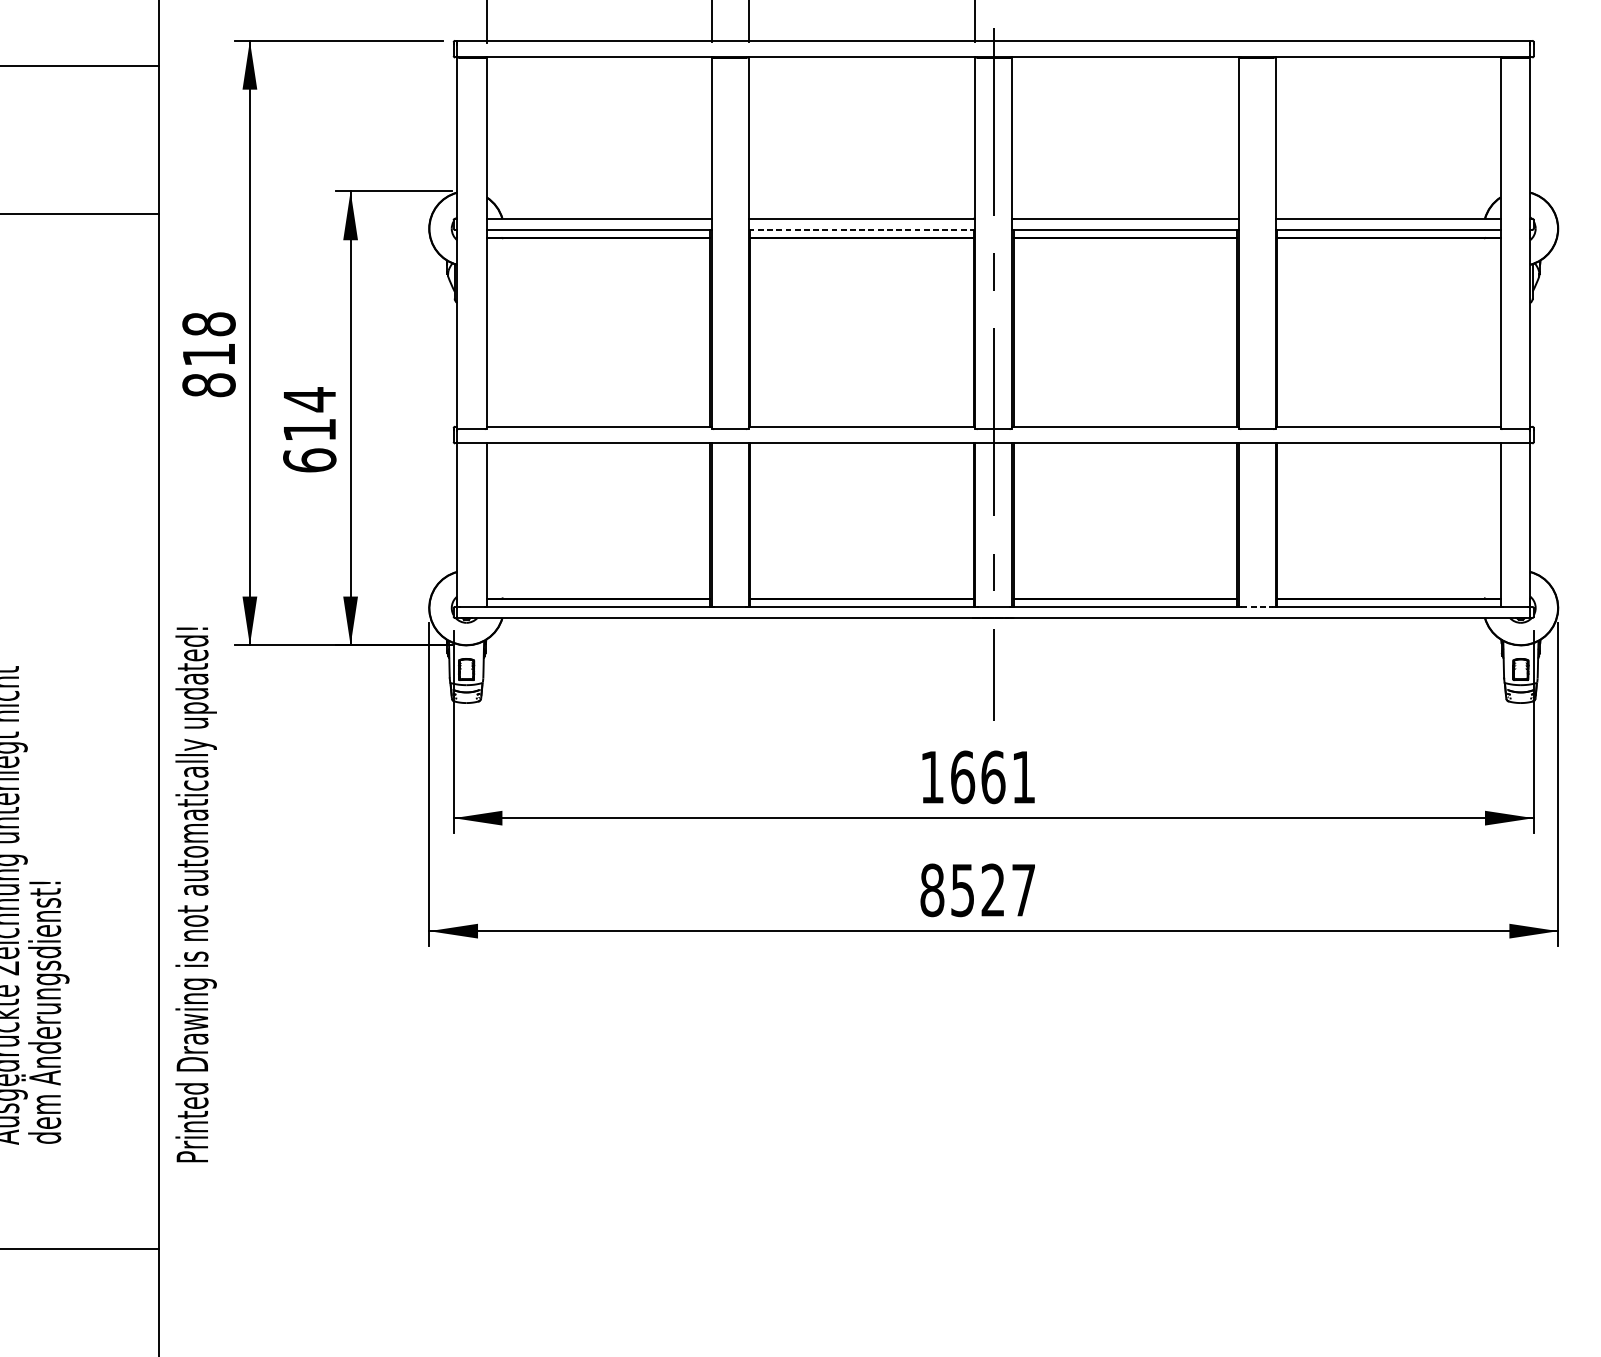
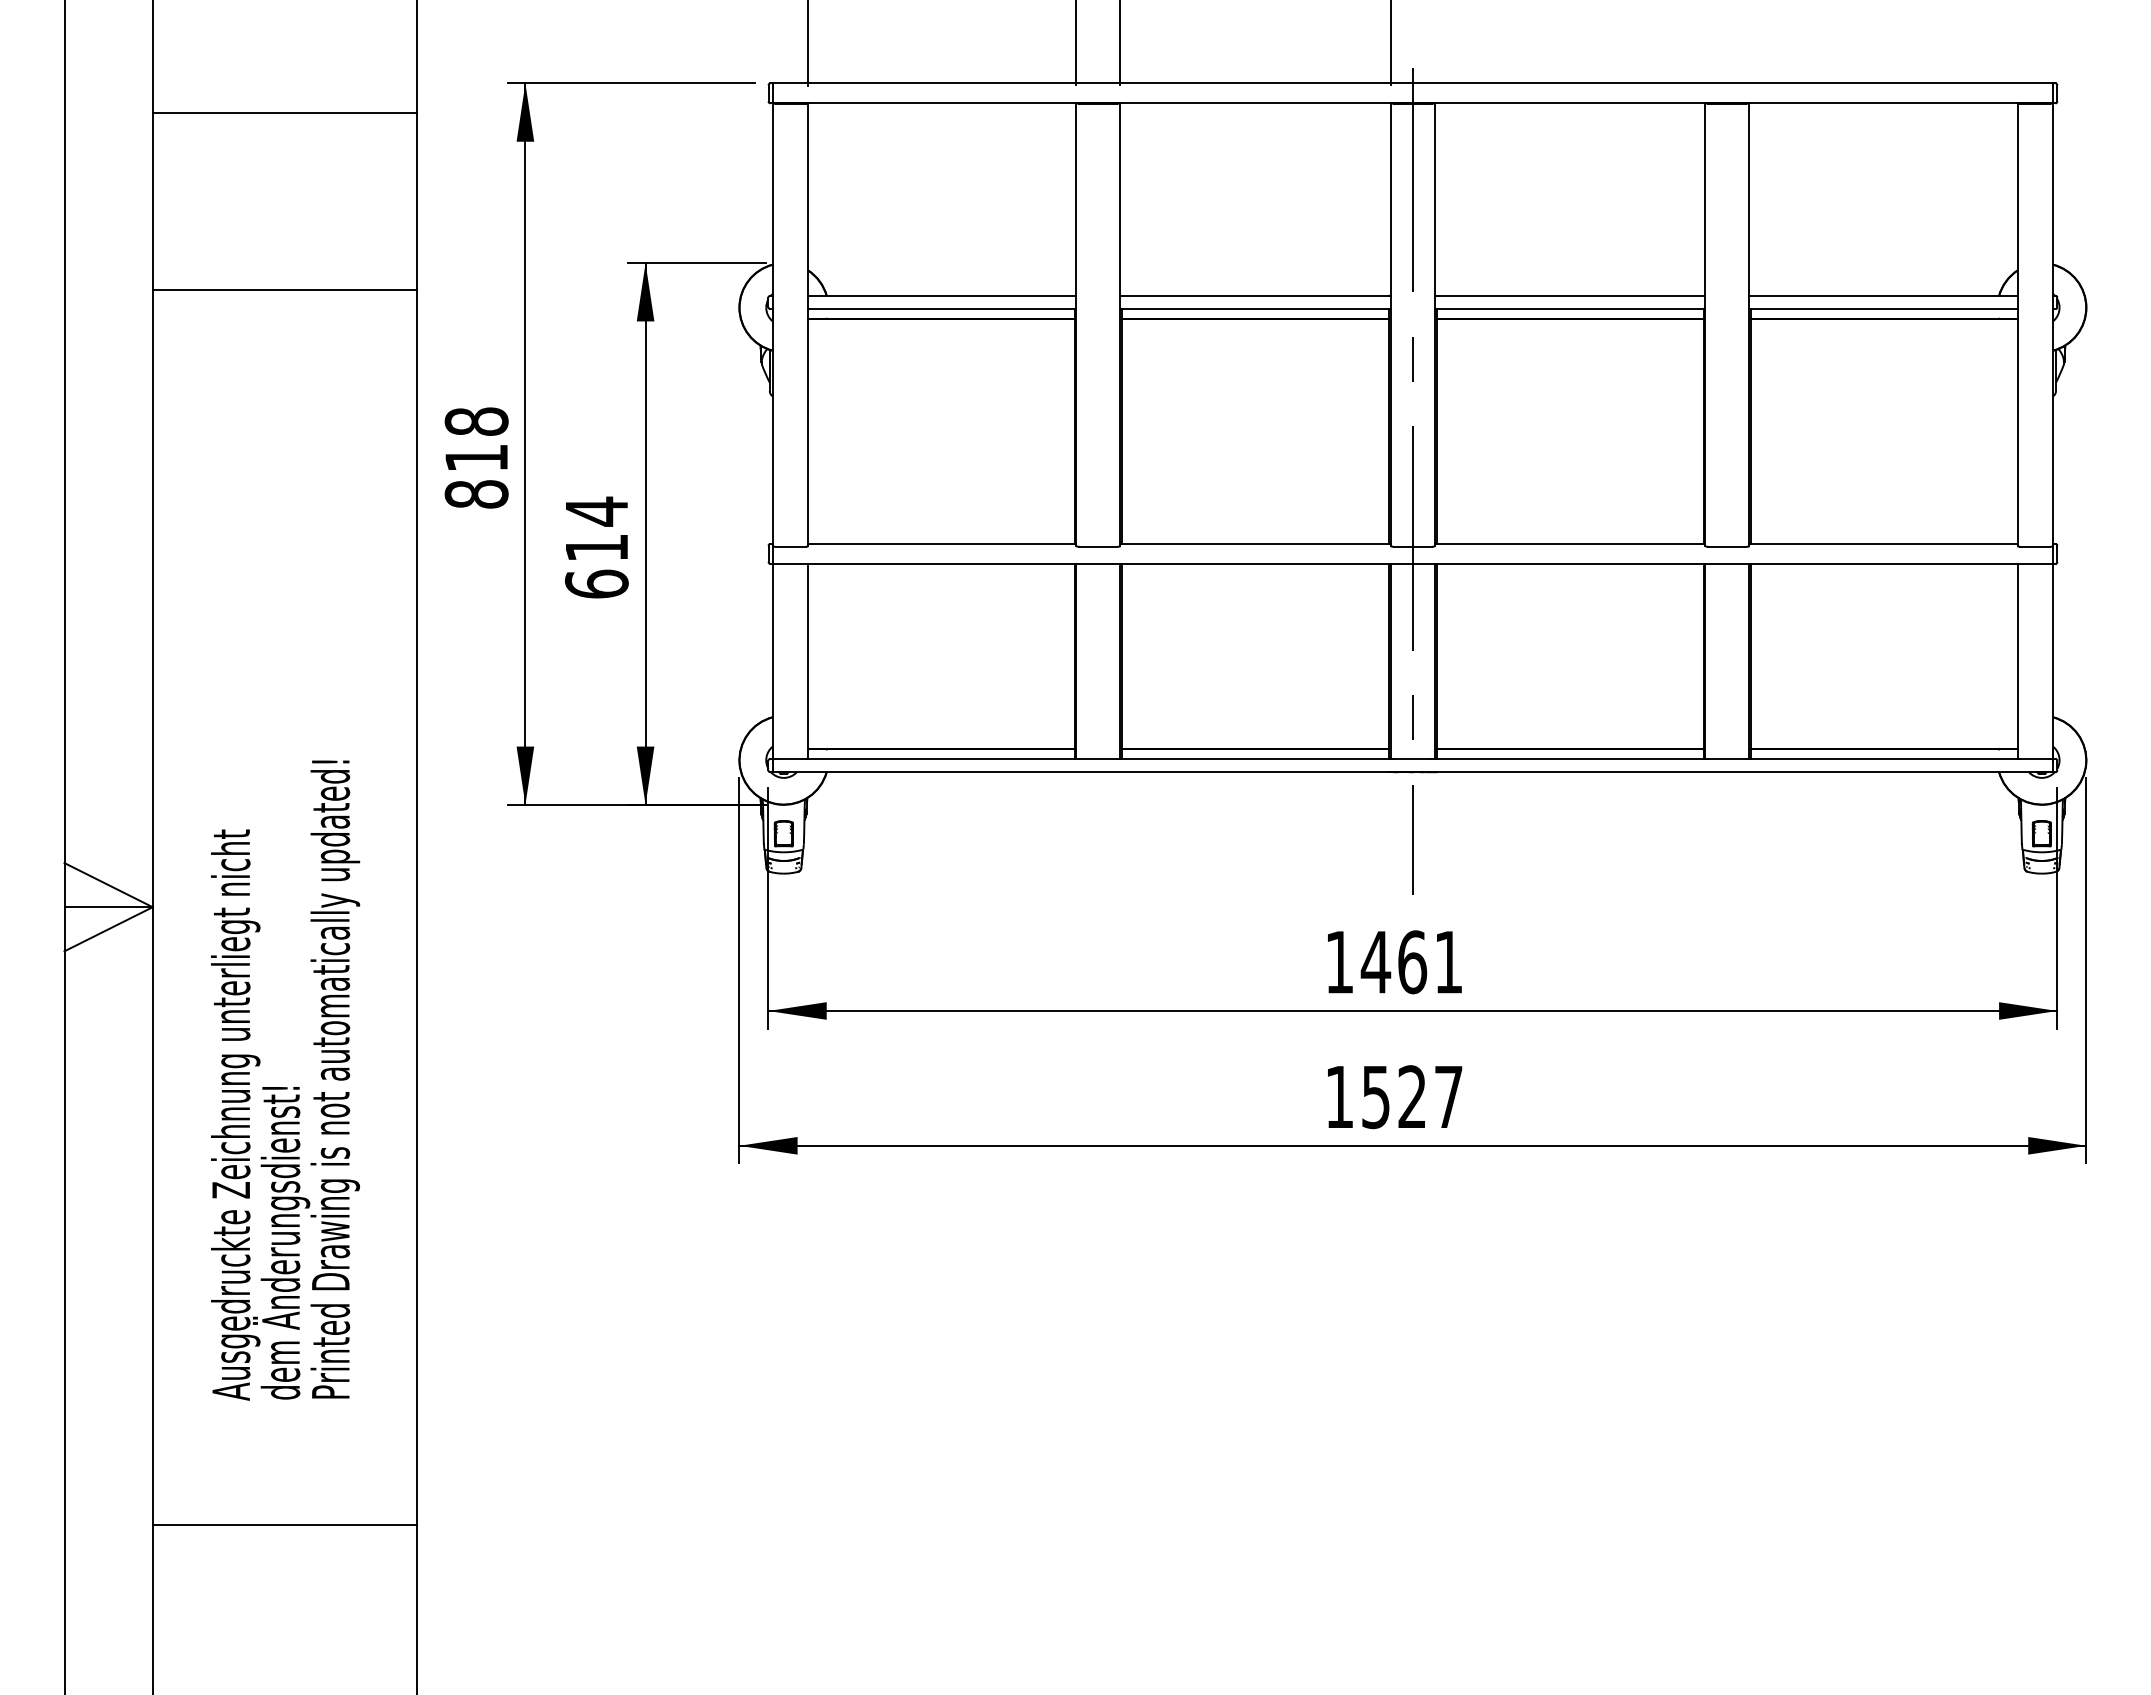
line: (862, 230) -> (1256, 309), dashed -> solid
line: (1257, 606) -> (1727, 758), dashed -> solid
text: (962, 777) -> (1375, 962), 1661 -> 1461
text: (932, 890) -> (1339, 1097), 8527 -> 1527
text: (196, 894) -> (335, 1079), moved

